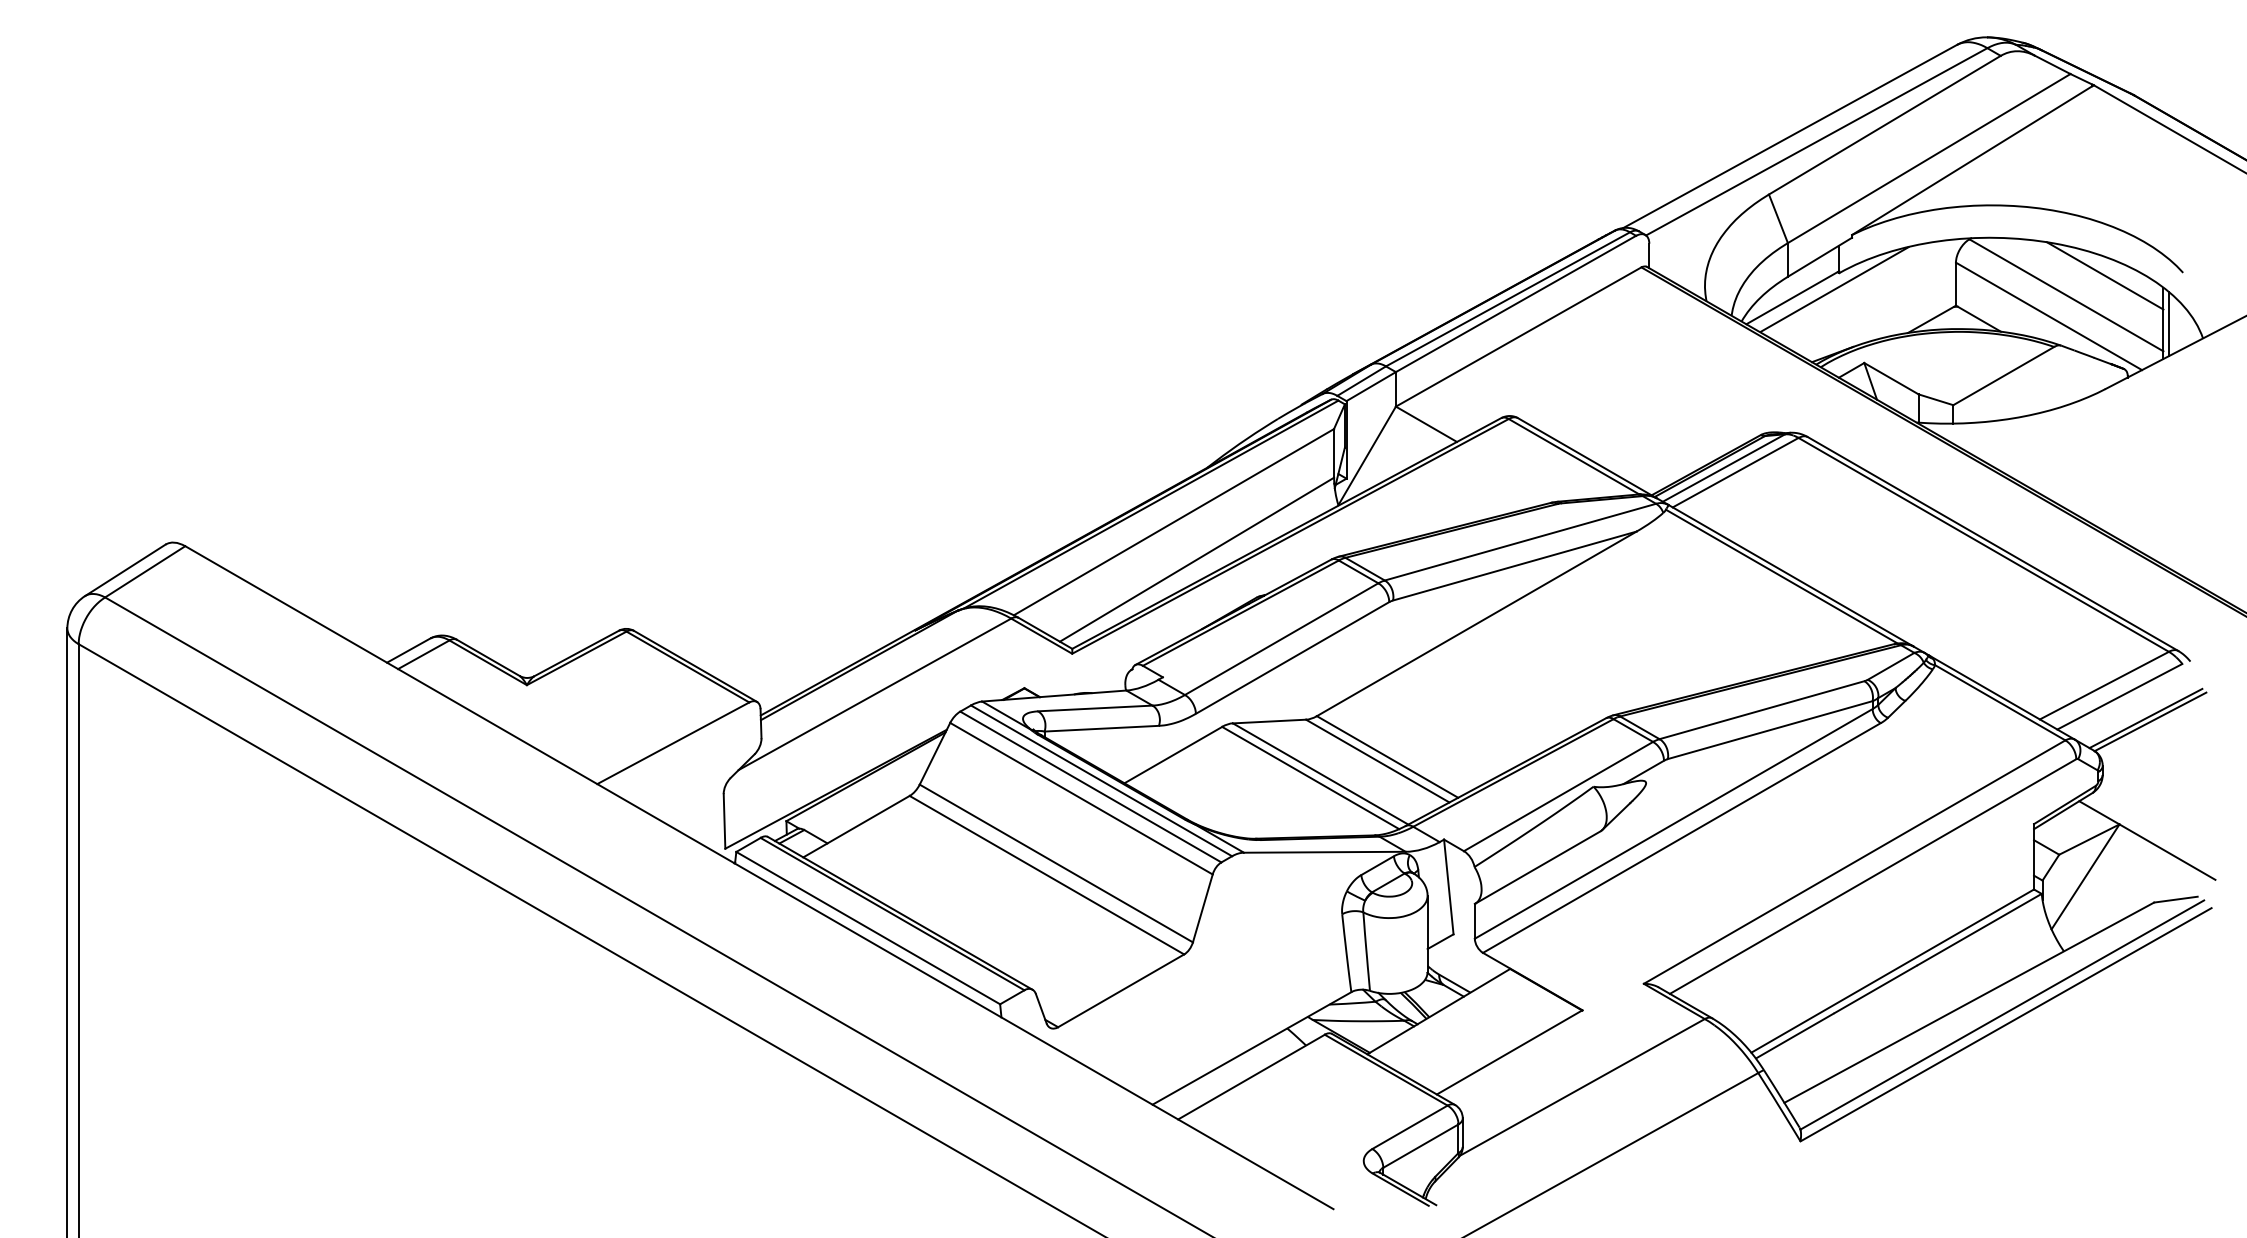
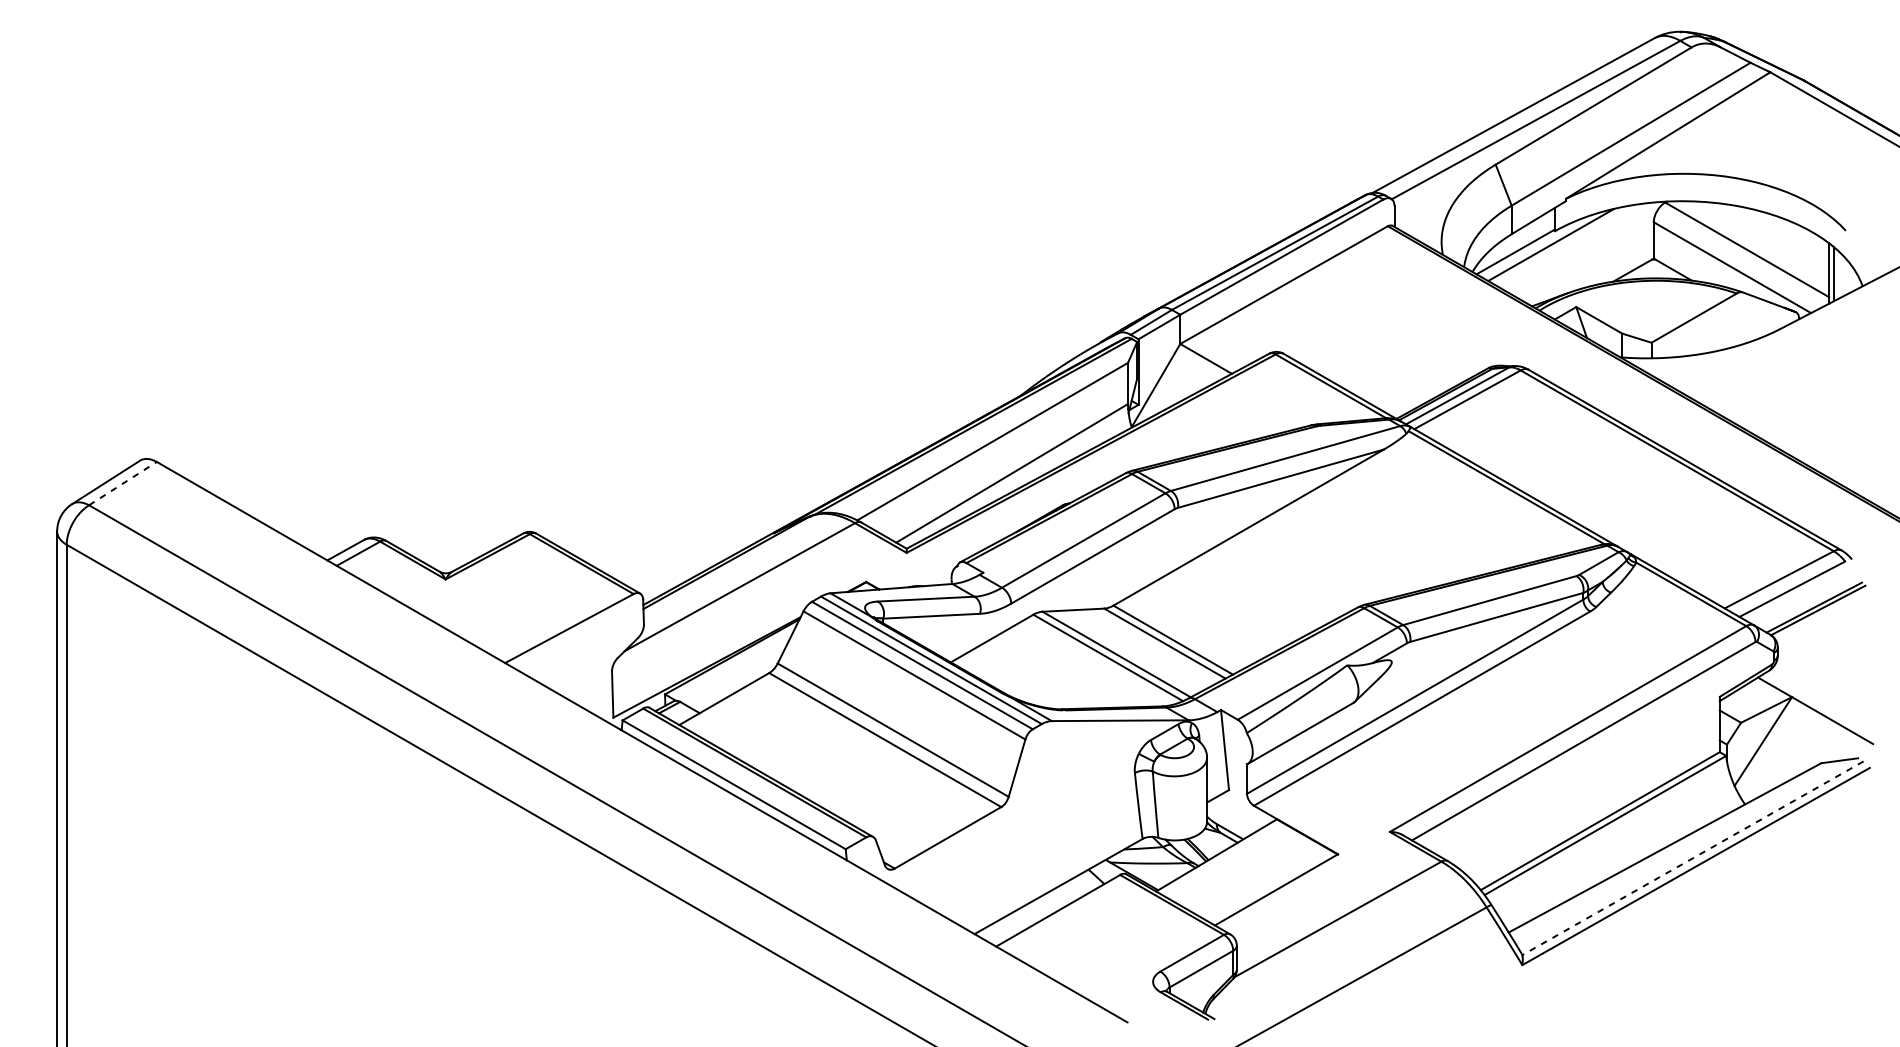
line: (2104, 275) -> (1779, 233), removed
line: (145, 571) -> (123, 483), solid -> dashed
line: (2001, 1015) -> (1692, 858), solid -> dashed

